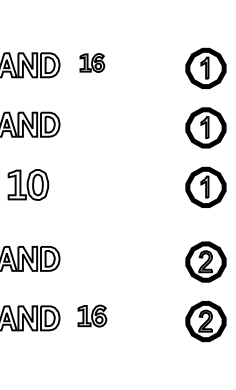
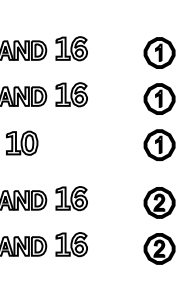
part: (92, 62) -> (71, 48), size x1.67
part: (92, 122) -> (71, 94), added
part: (92, 256) -> (71, 198), added
part: (92, 315) -> (71, 244), size x1.43

